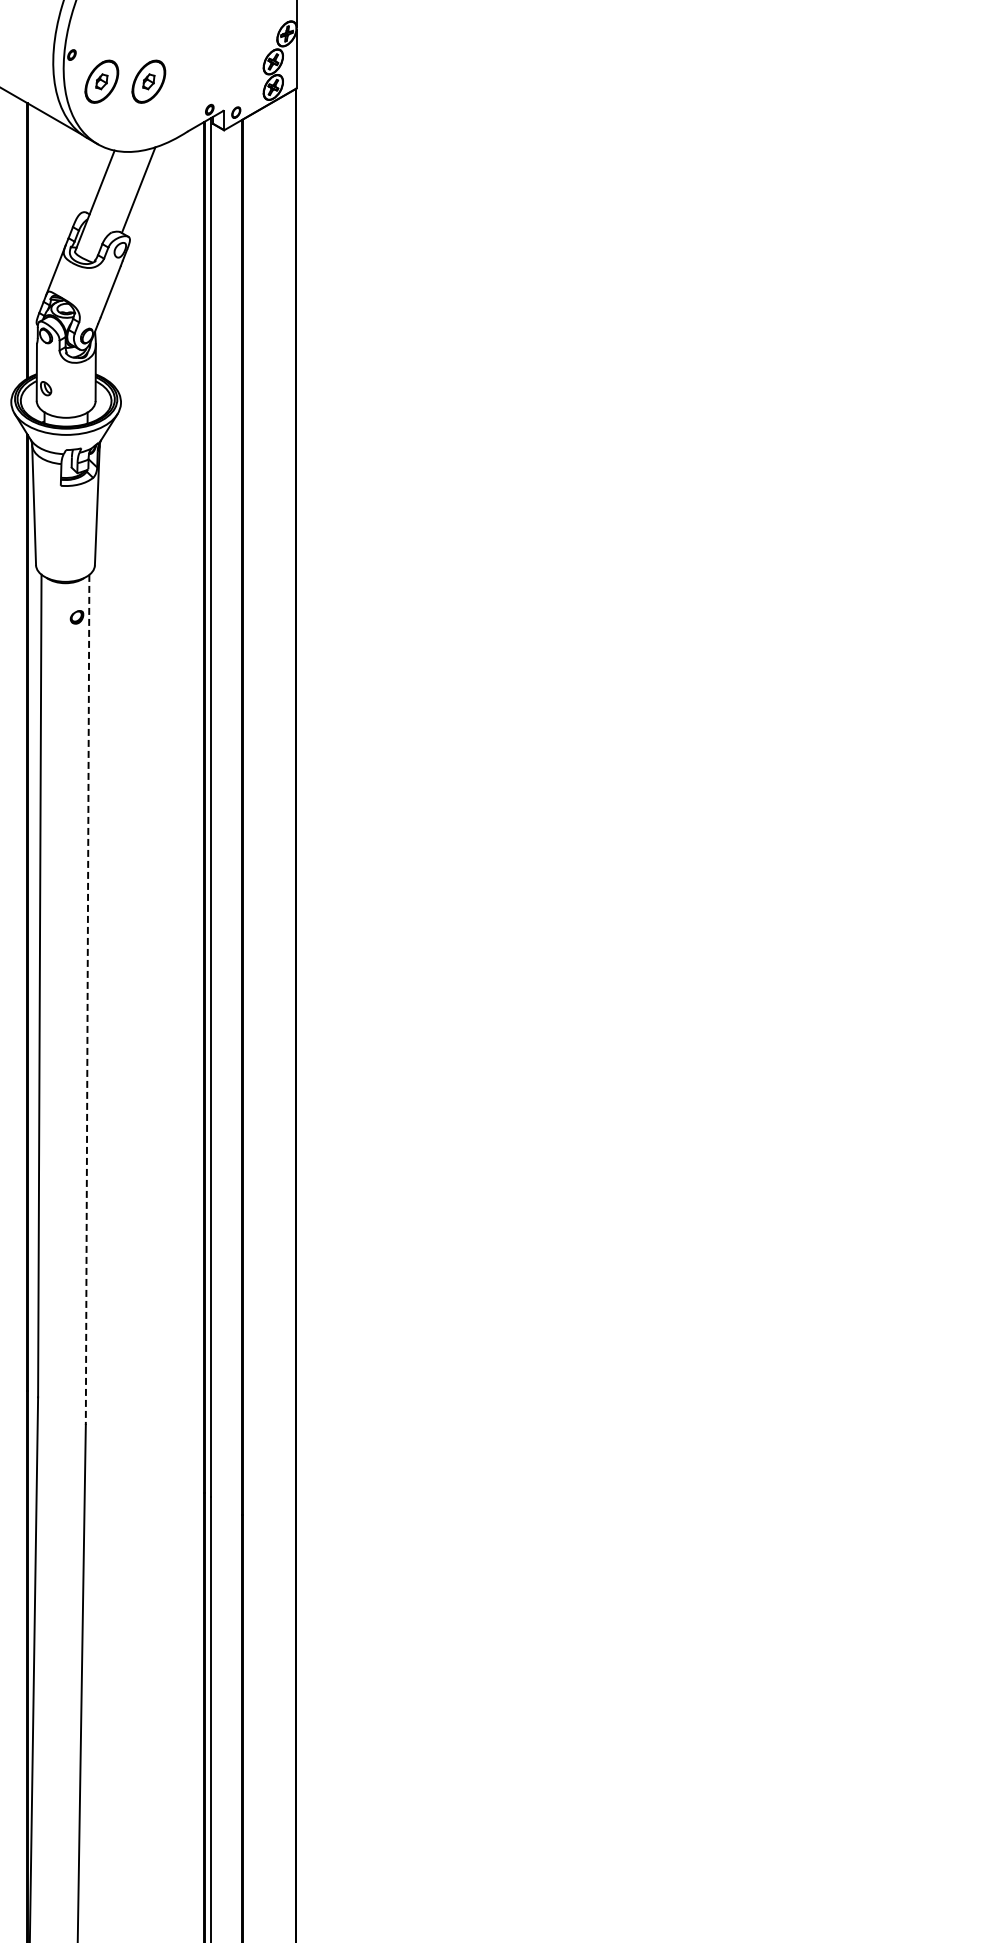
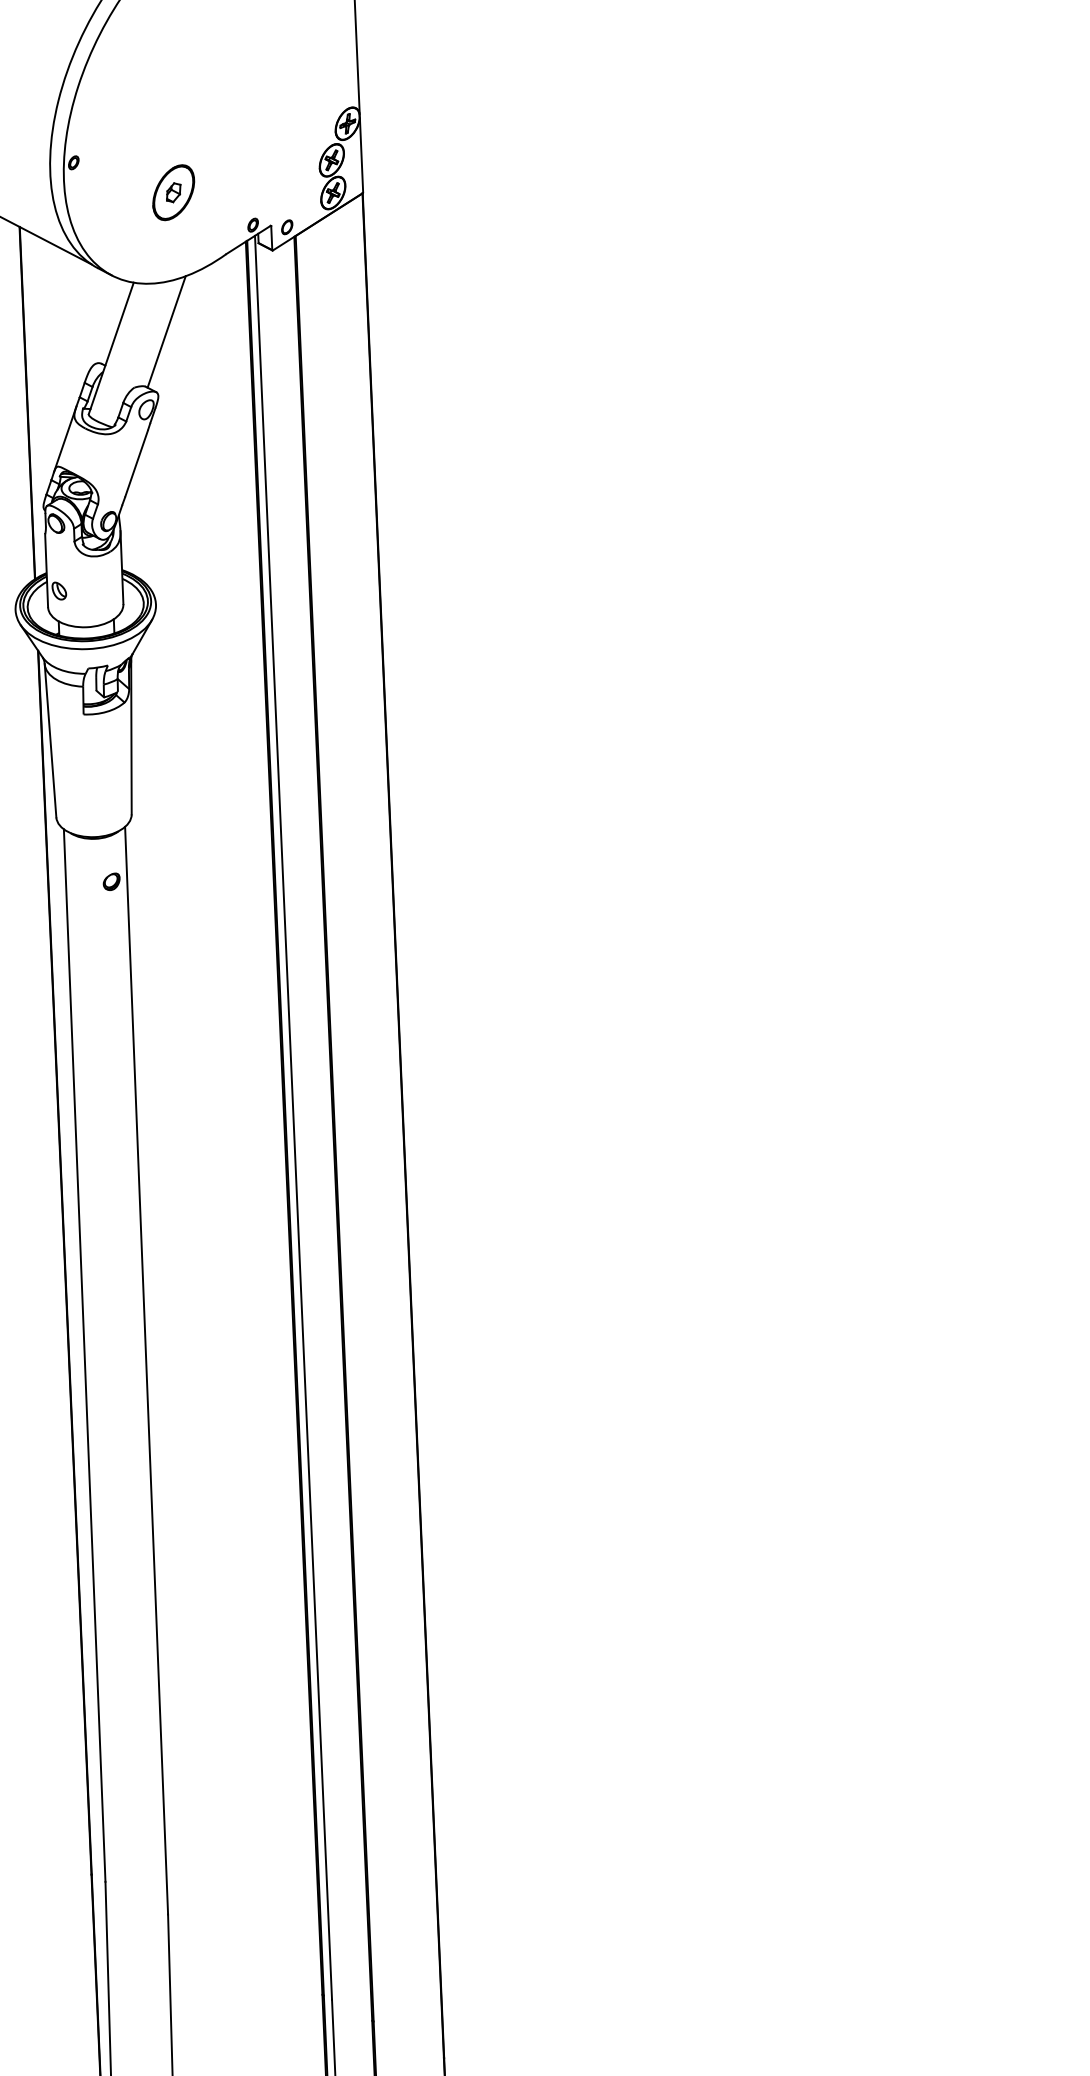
part: (101, 81) -> (113, 195), removed
line: (87, 999) -> (146, 1370), dashed -> solid

